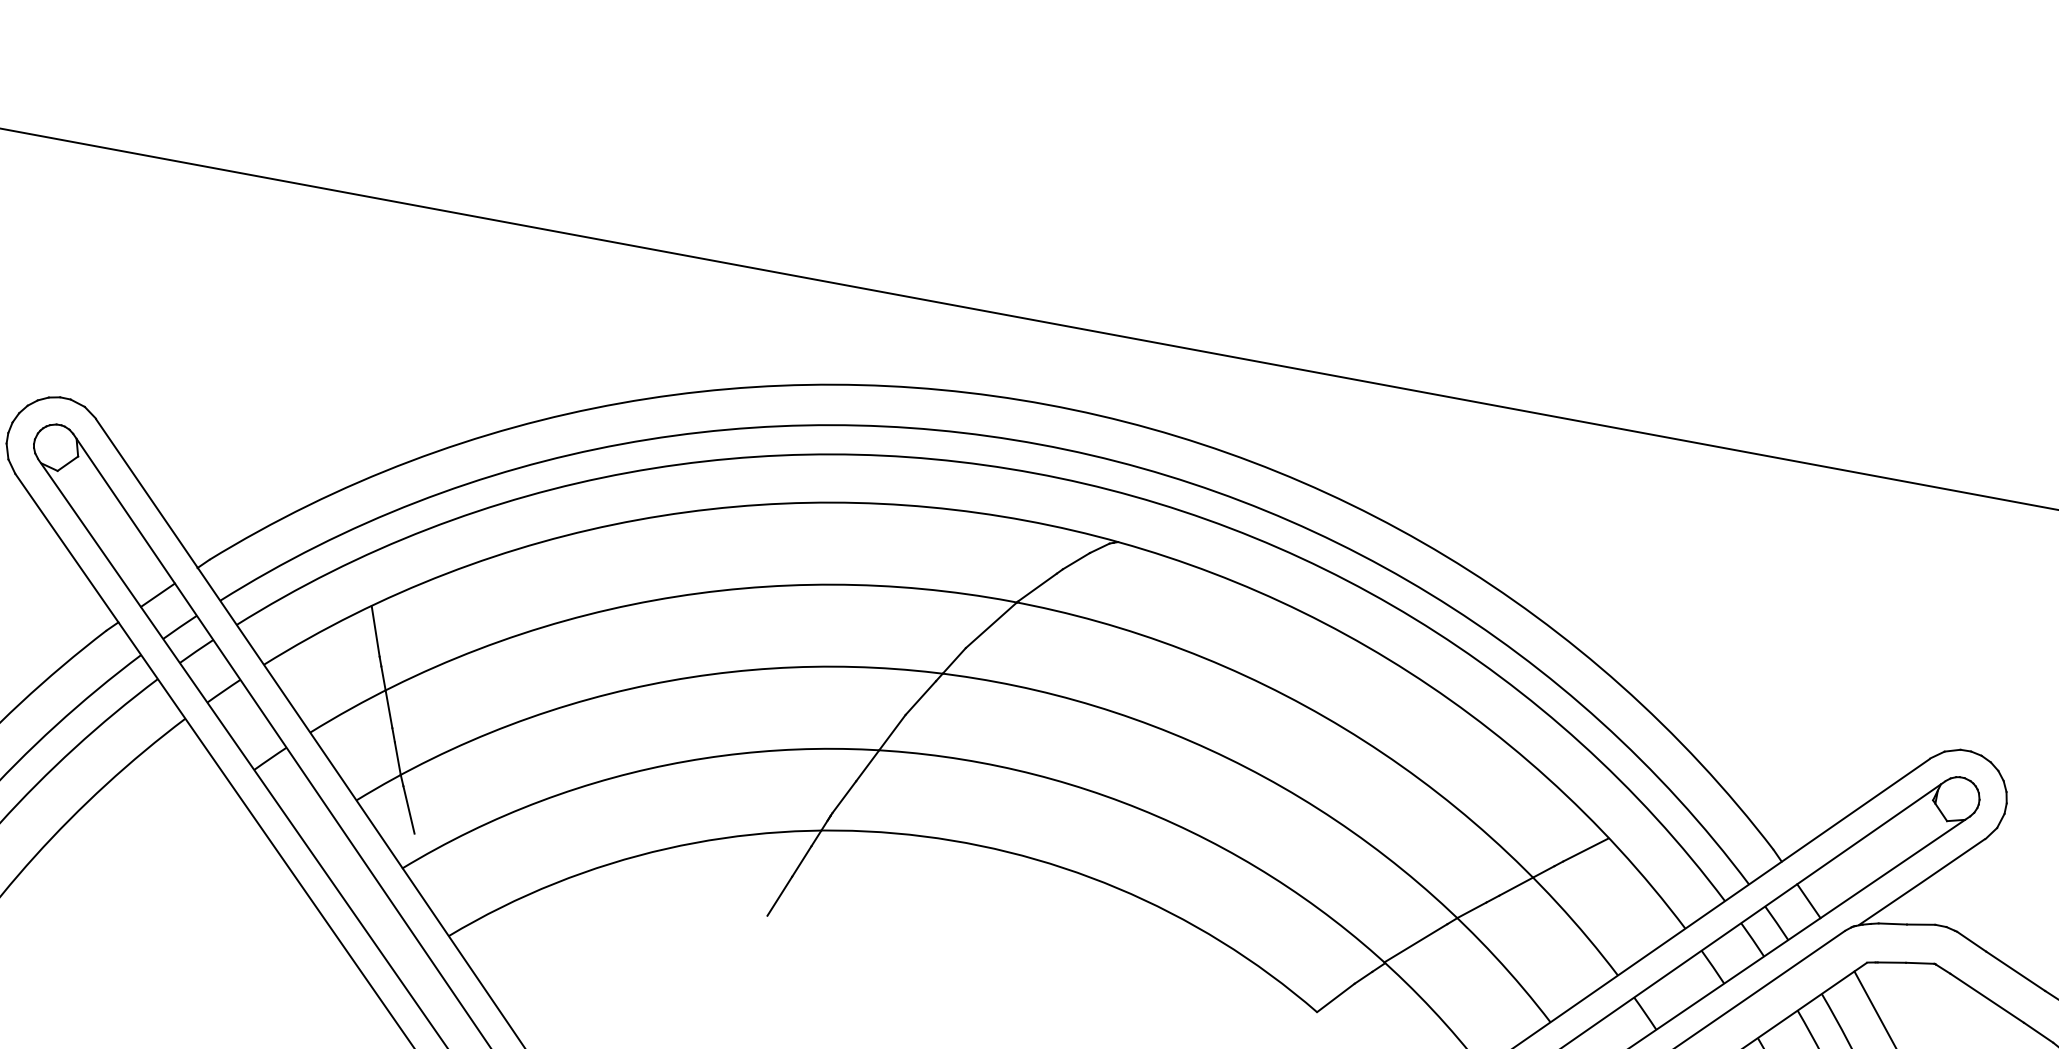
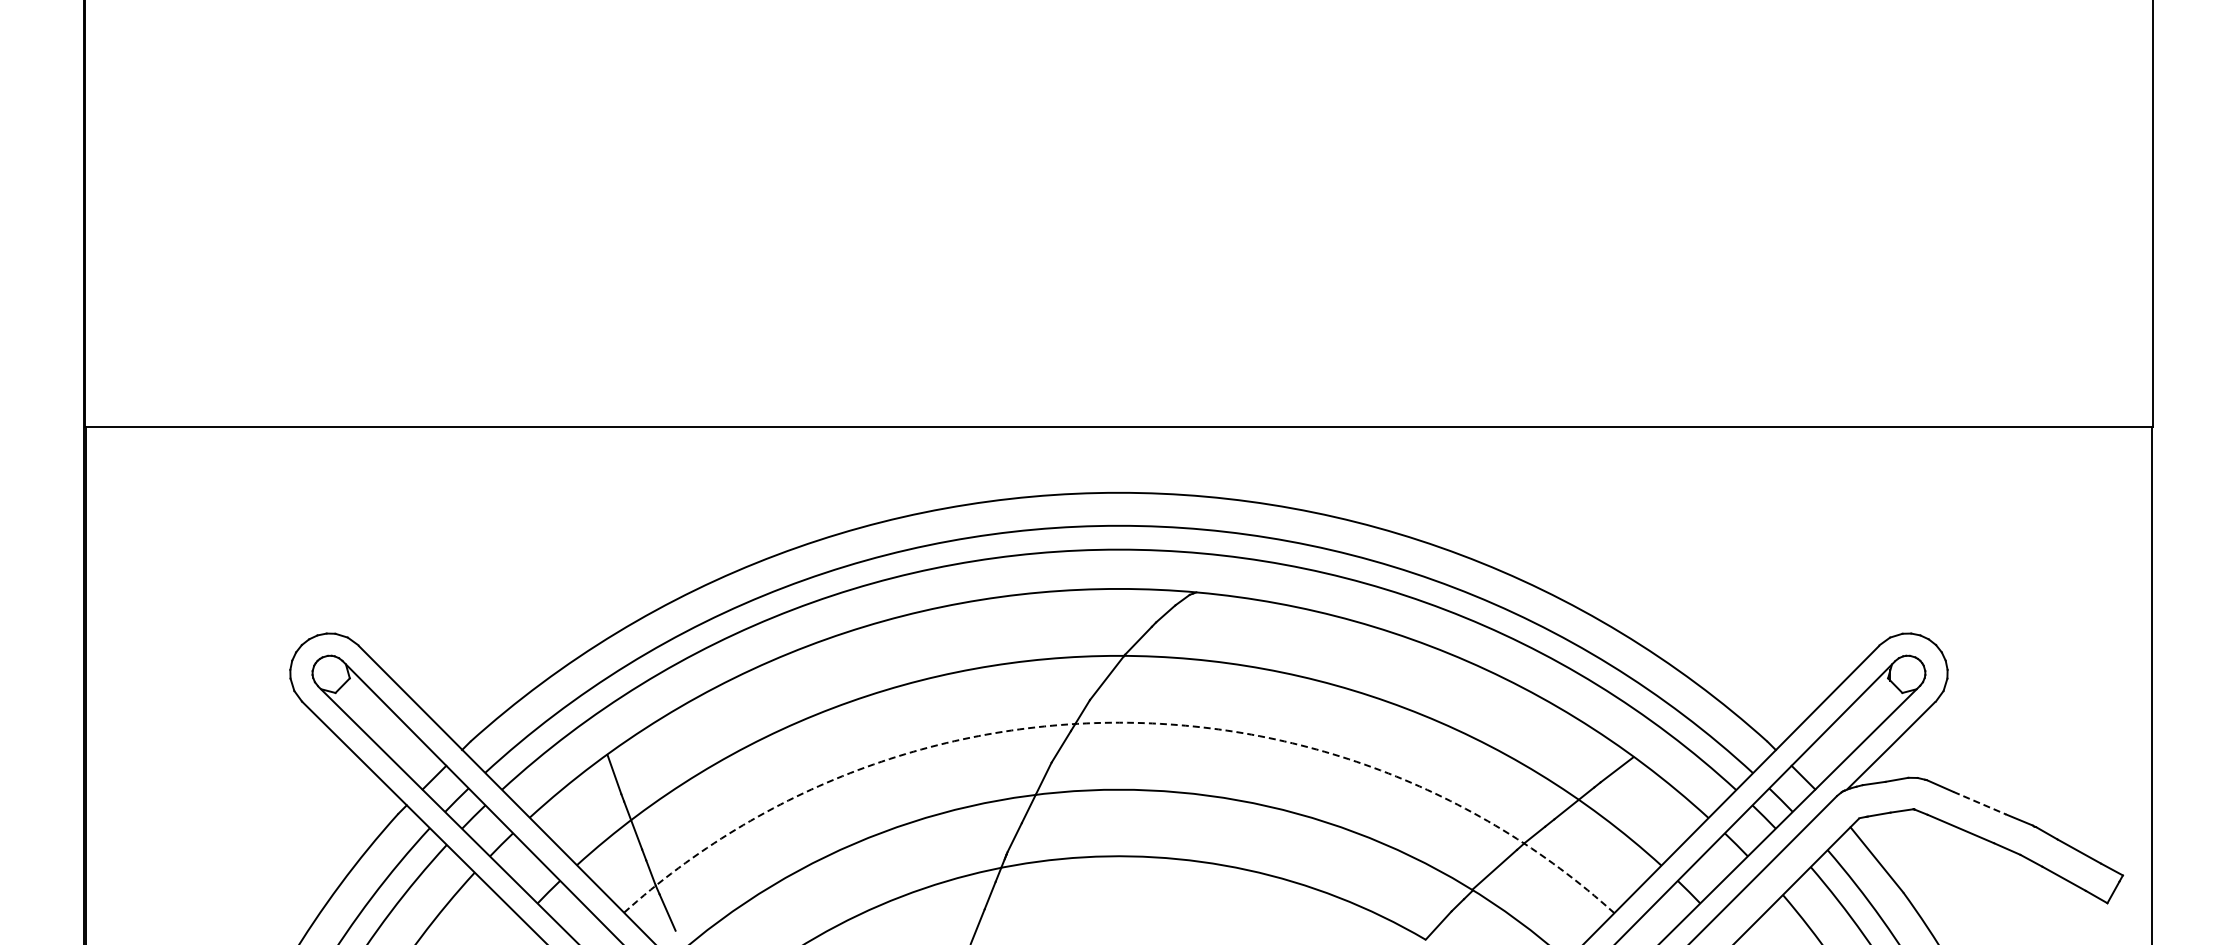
arc: (996, 681) -> (1119, 722), solid -> dashed
line: (2015, 971) -> (1979, 803), solid -> dashed

